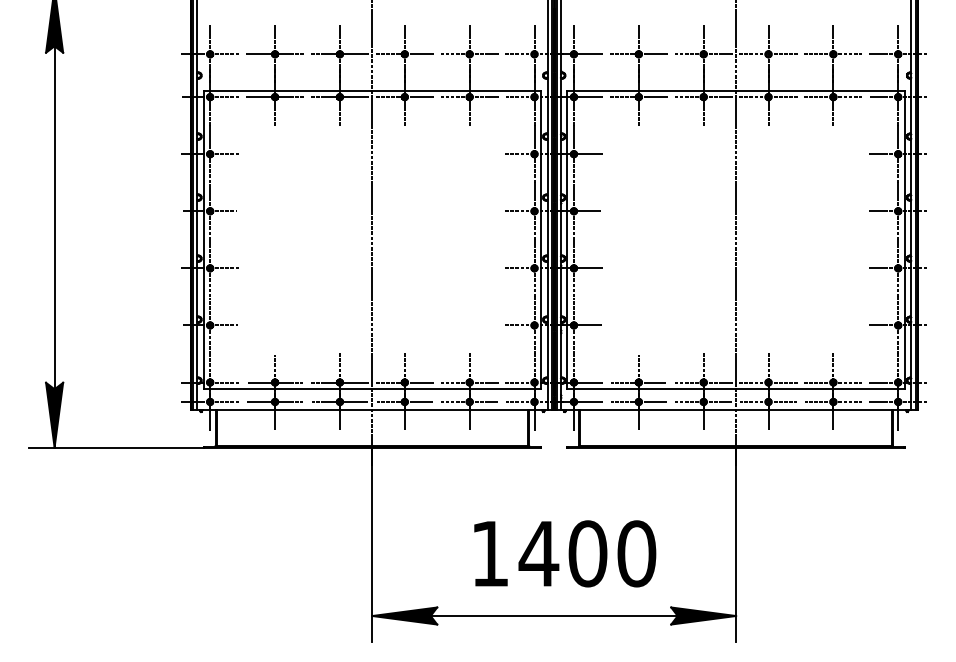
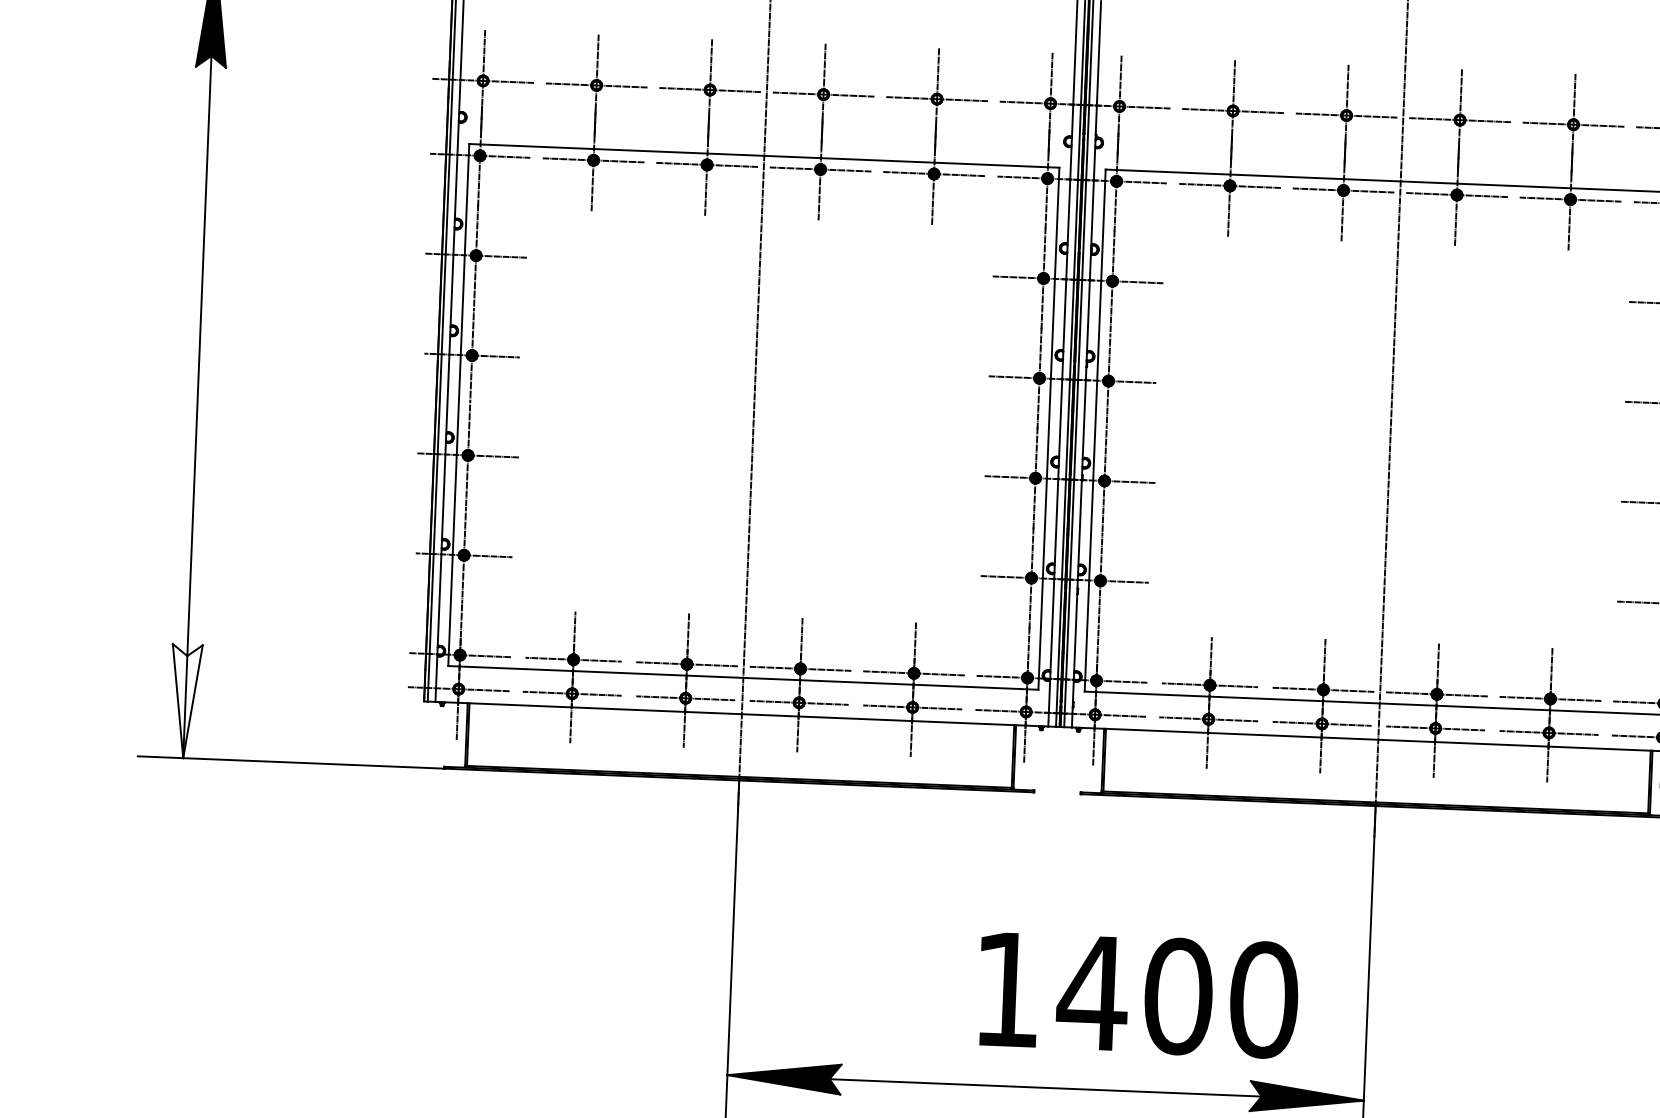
fill: (54, 414) -> (185, 700), removed
text: (565, 553) -> (1139, 994), moved

